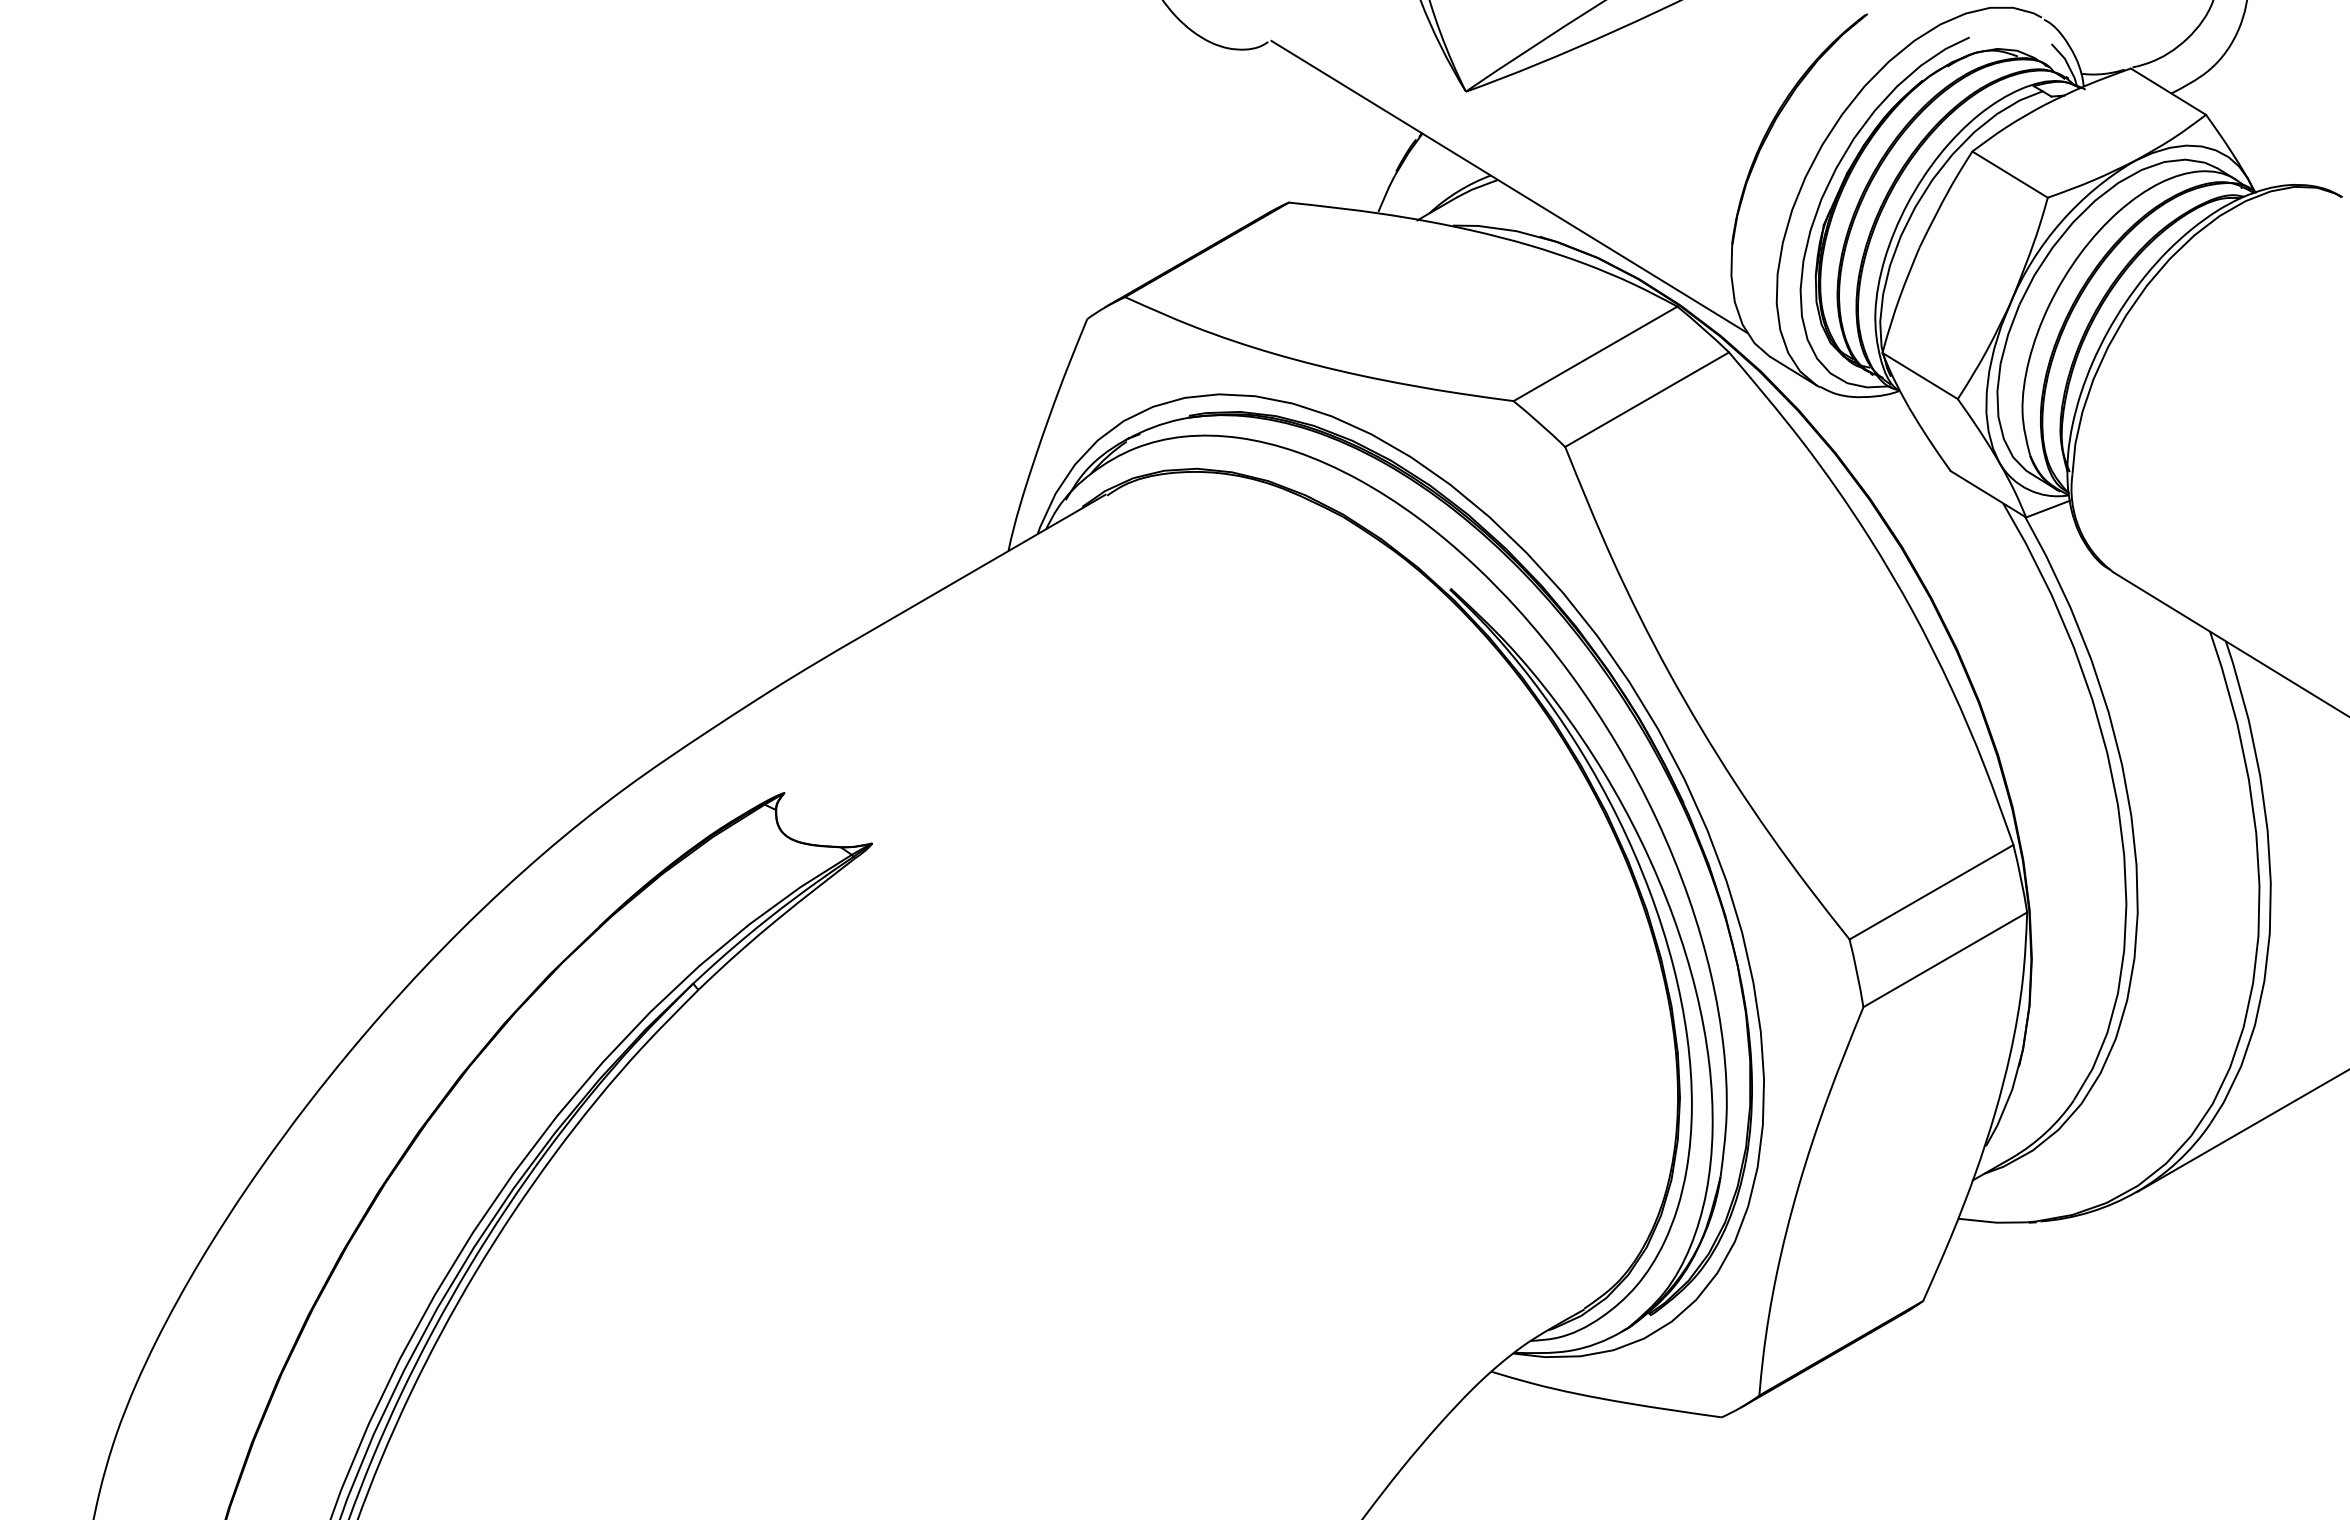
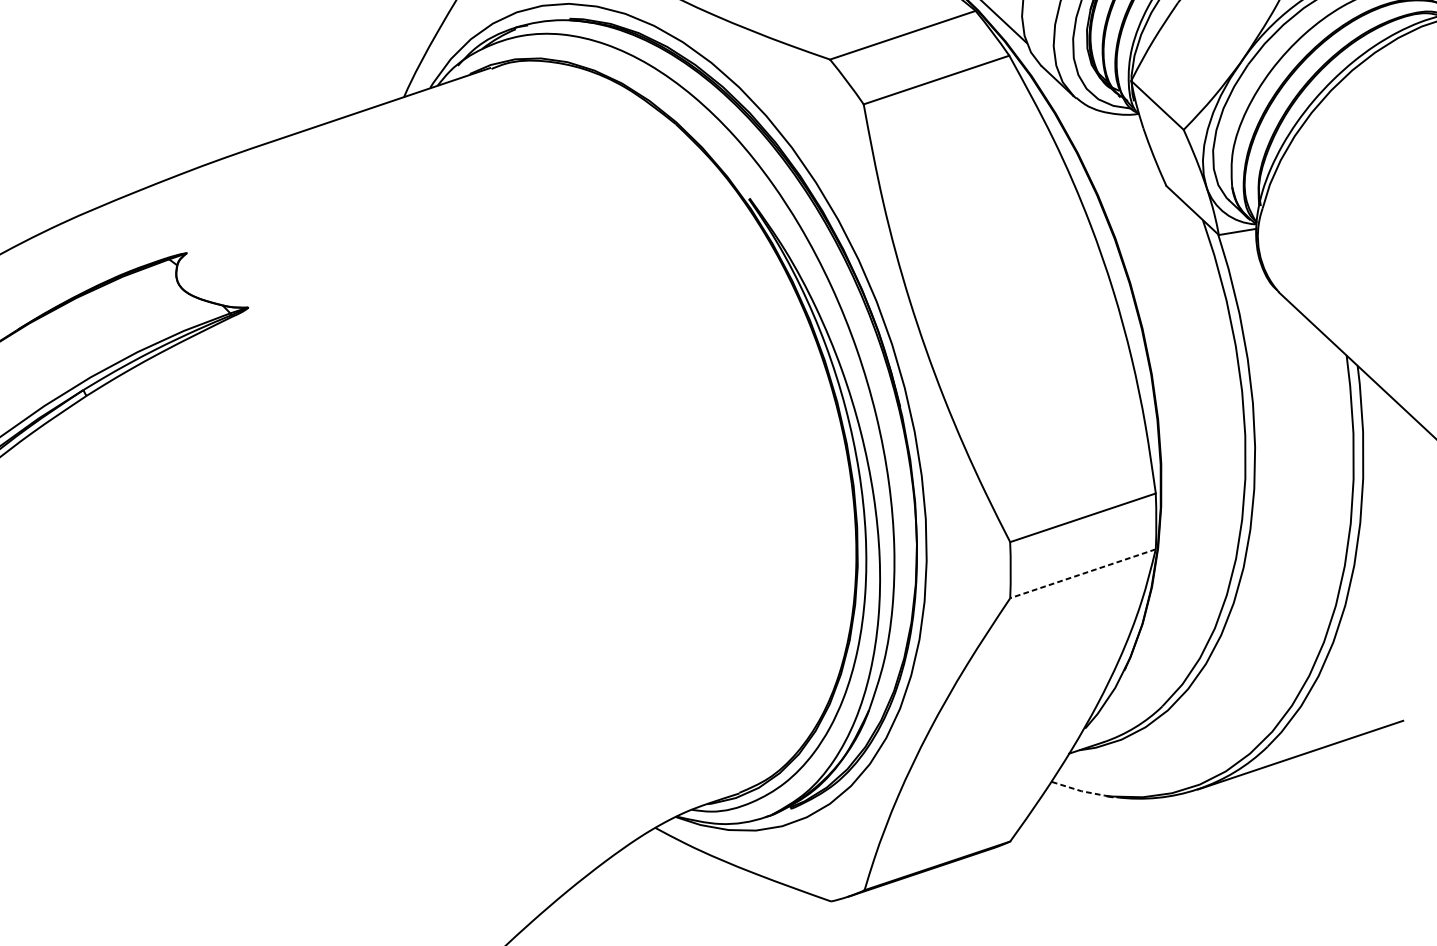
line: (1945, 959) -> (1083, 573), solid -> dashed
line: (1993, 1222) -> (1078, 790), solid -> dashed

